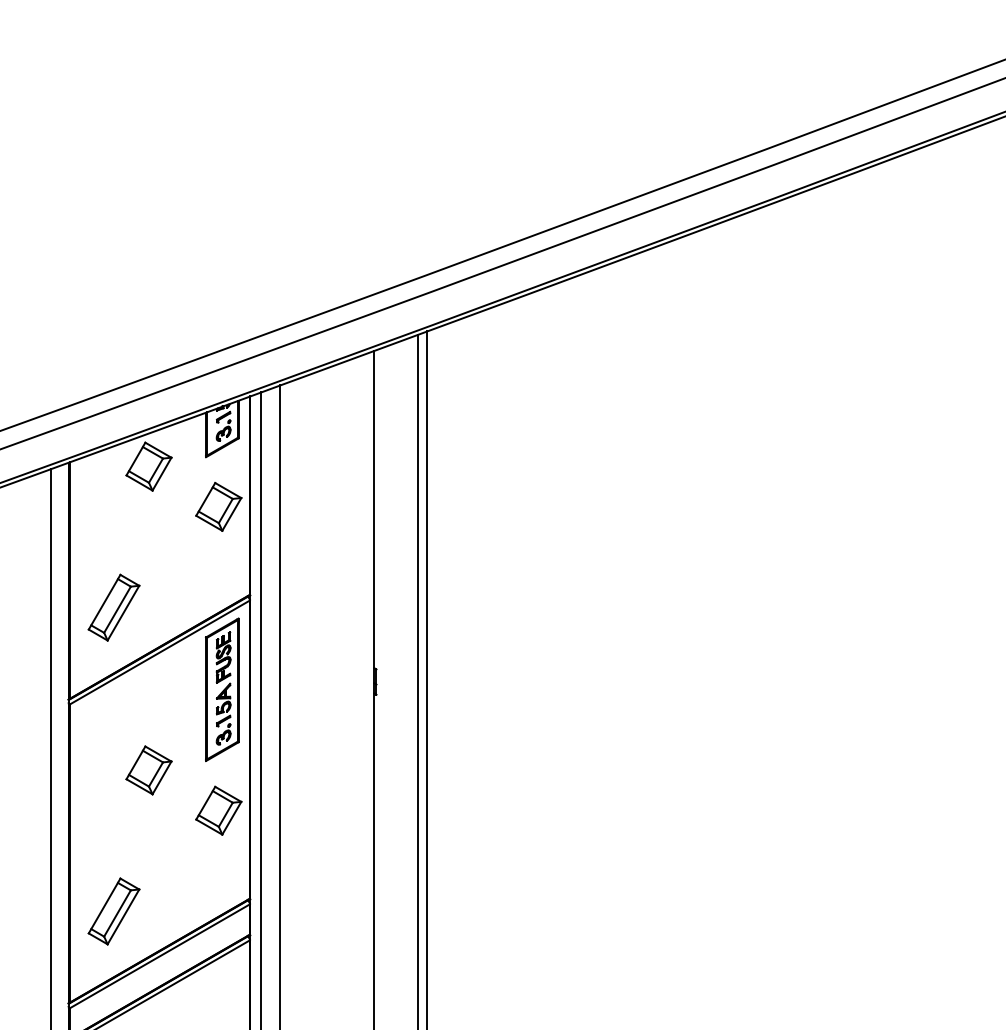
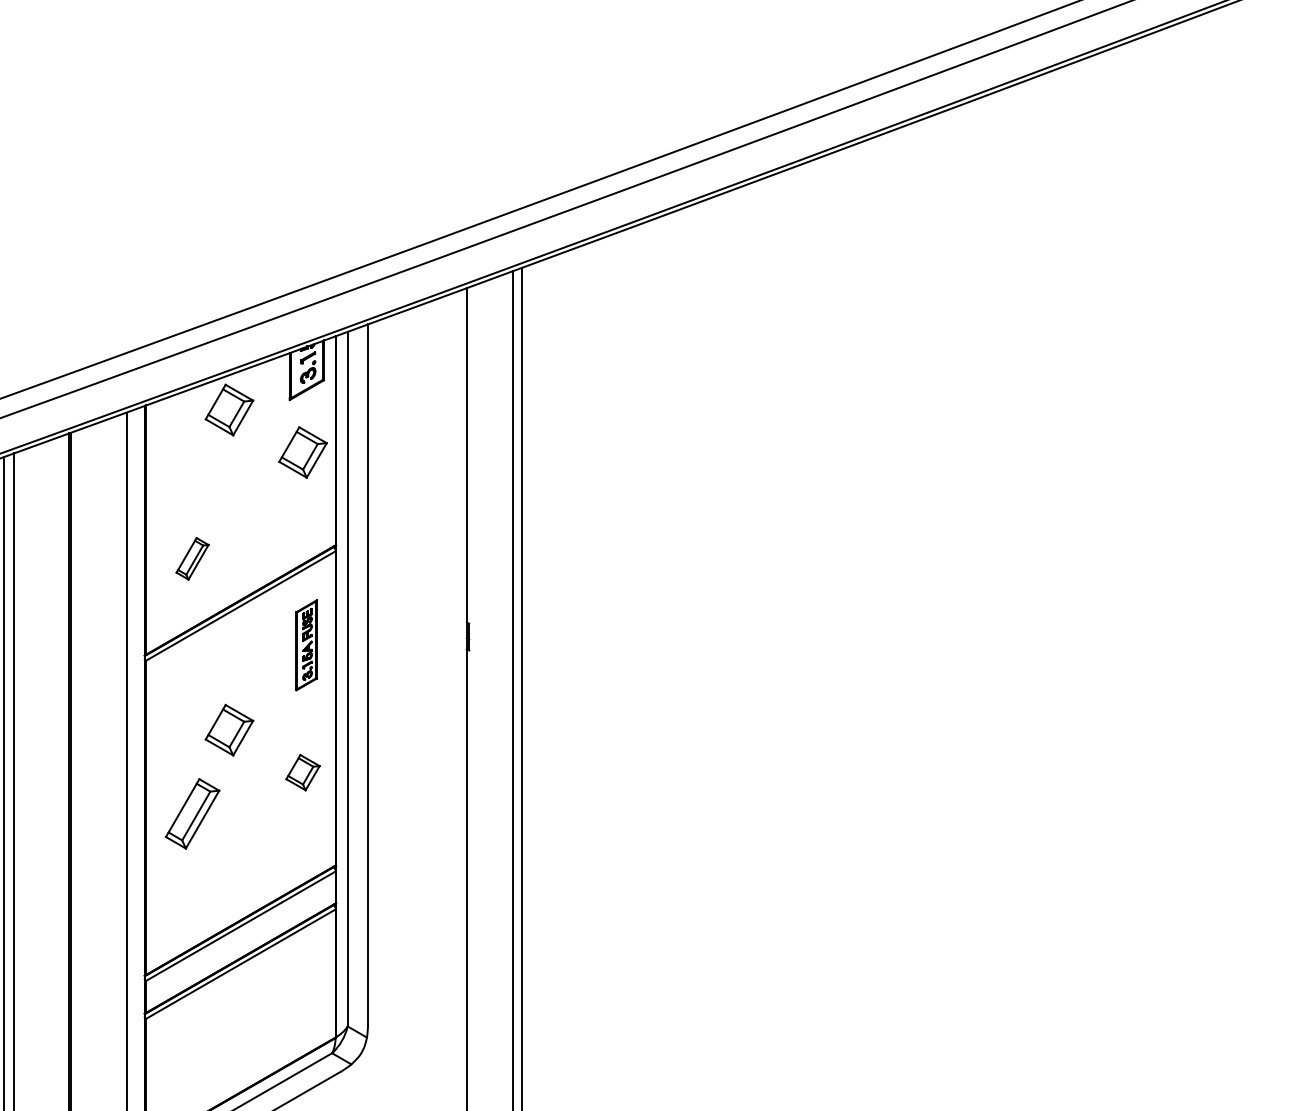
part: (113, 607) -> (192, 558), size x0.6
part: (222, 690) -> (306, 645), size x0.6
part: (218, 810) -> (302, 772), size x0.7
part: (113, 911) -> (192, 813), moved

